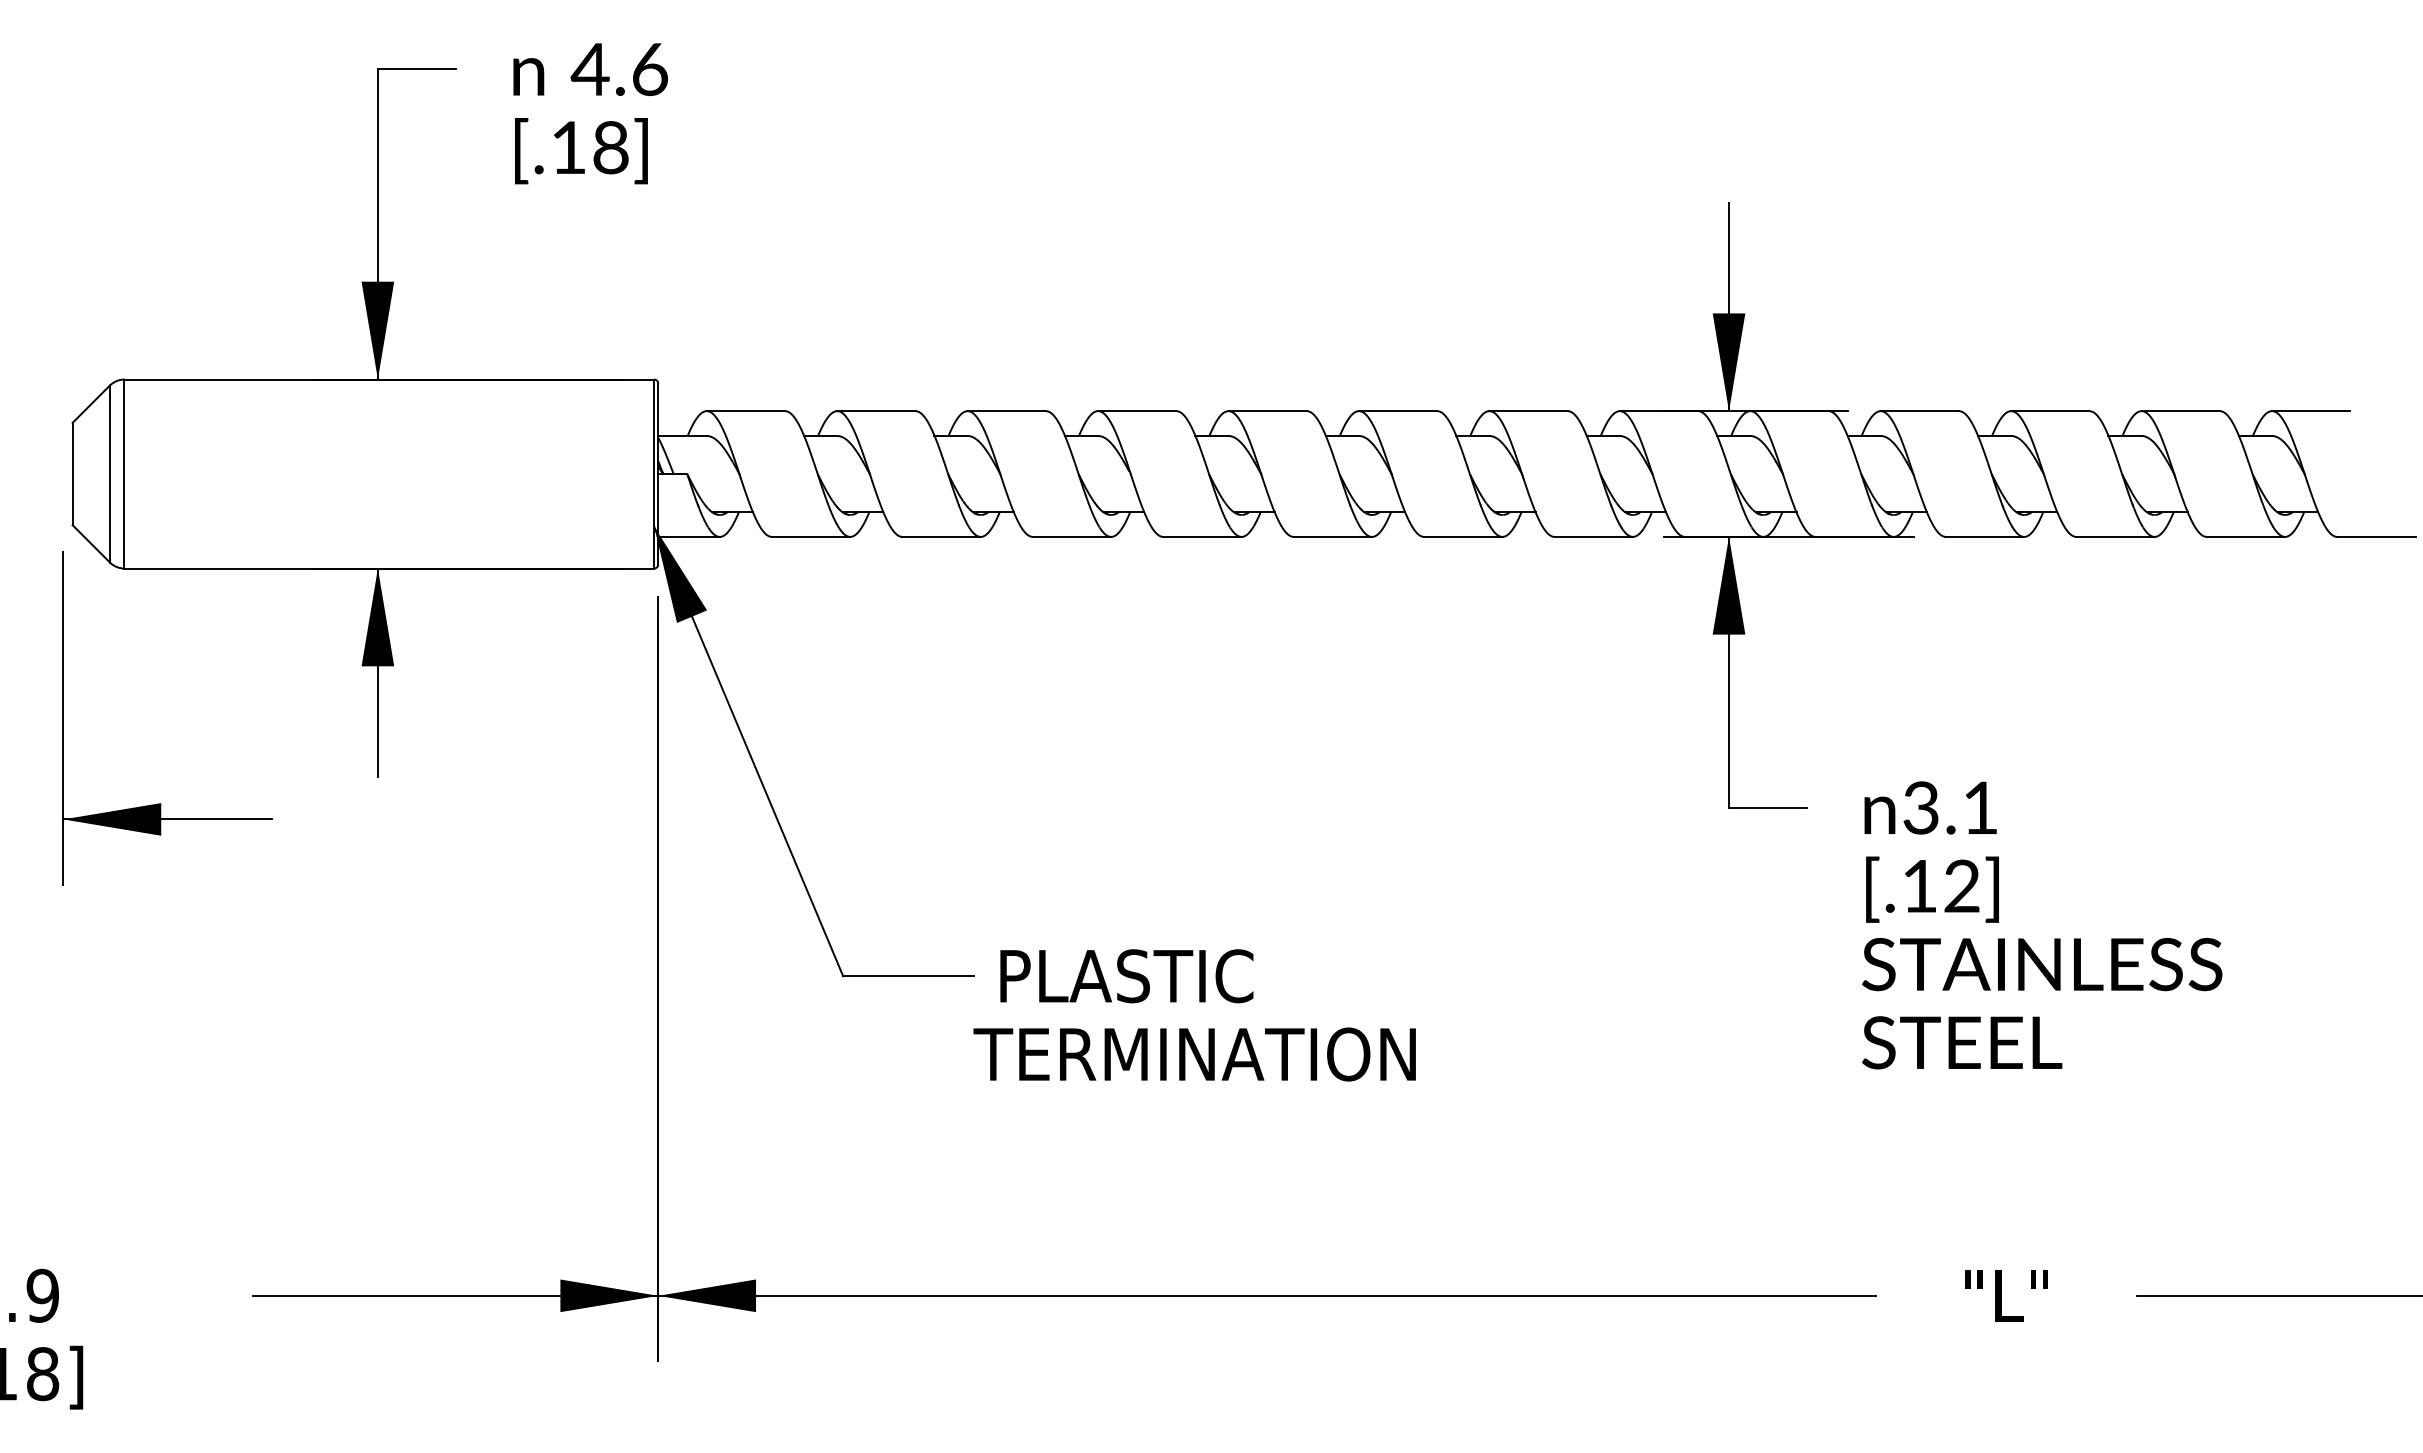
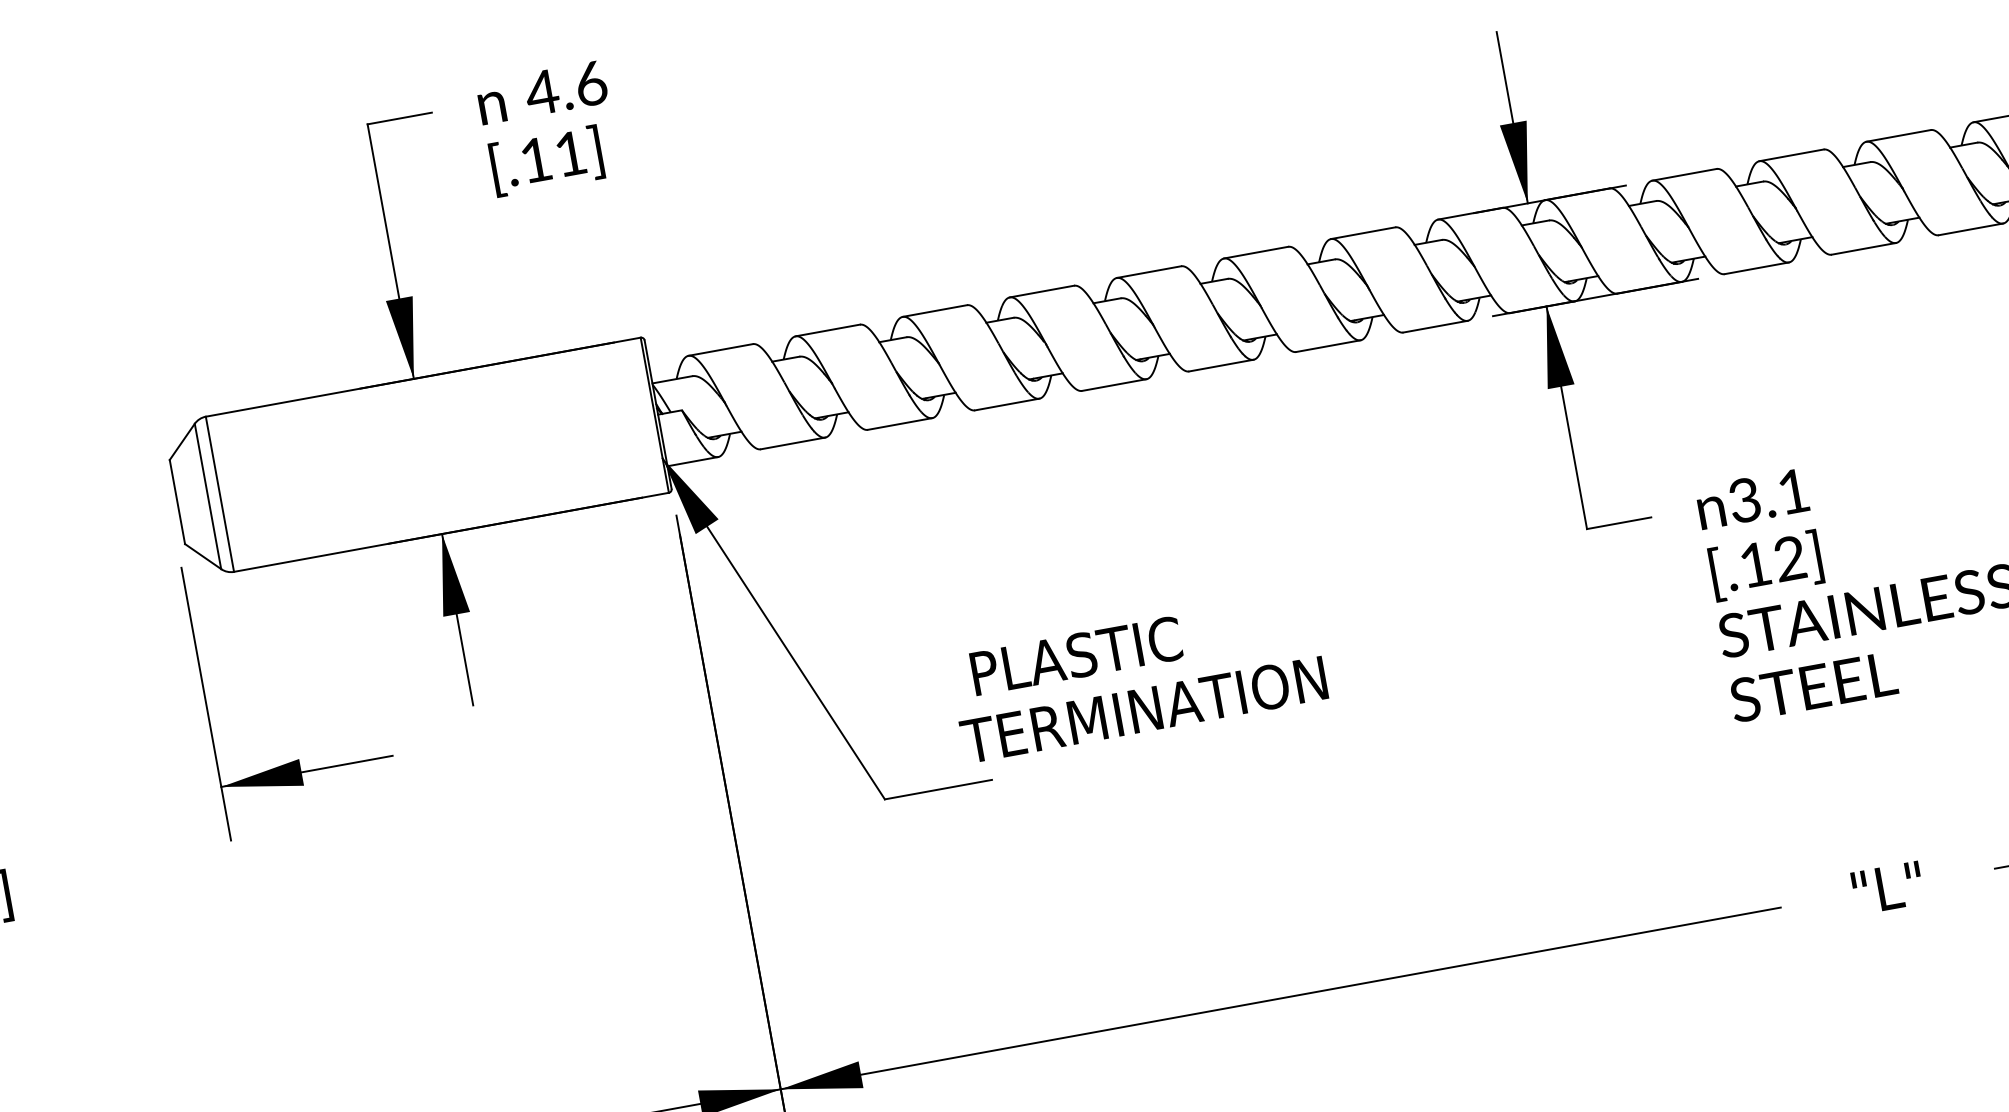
text: (610, 147) -> (570, 153), [.18] -> [.11]
text: (1194, 1015) -> (1137, 678), moved

